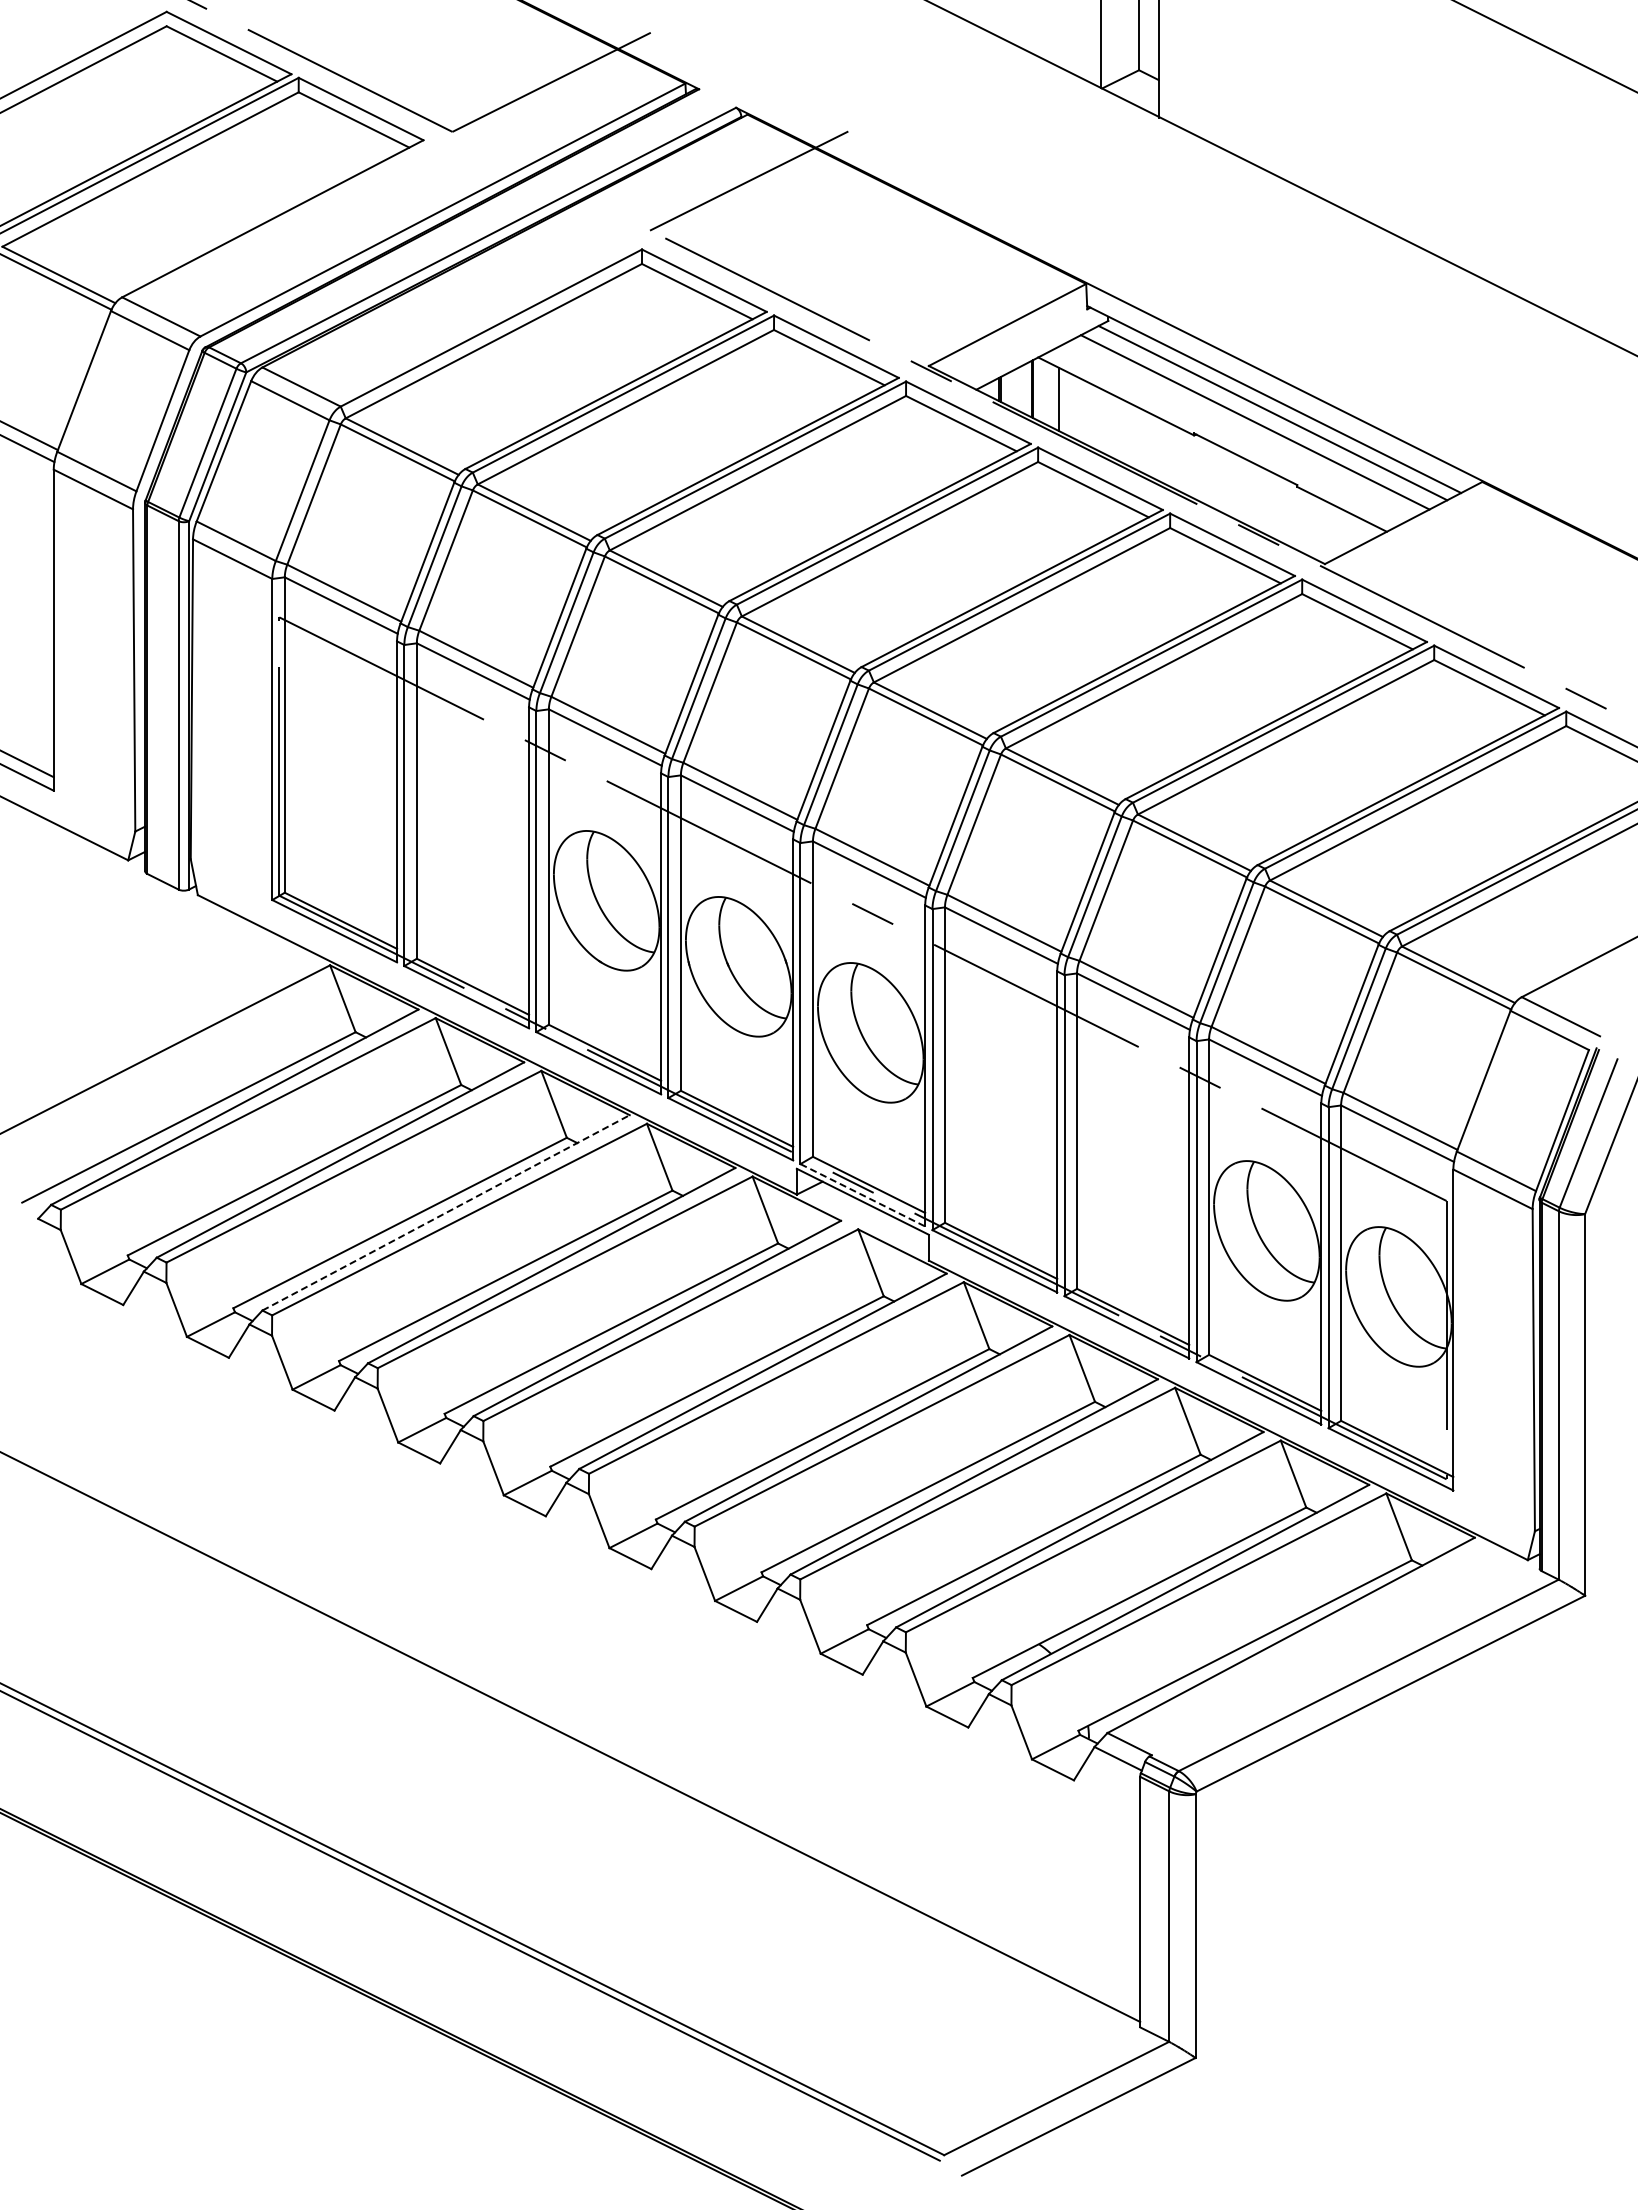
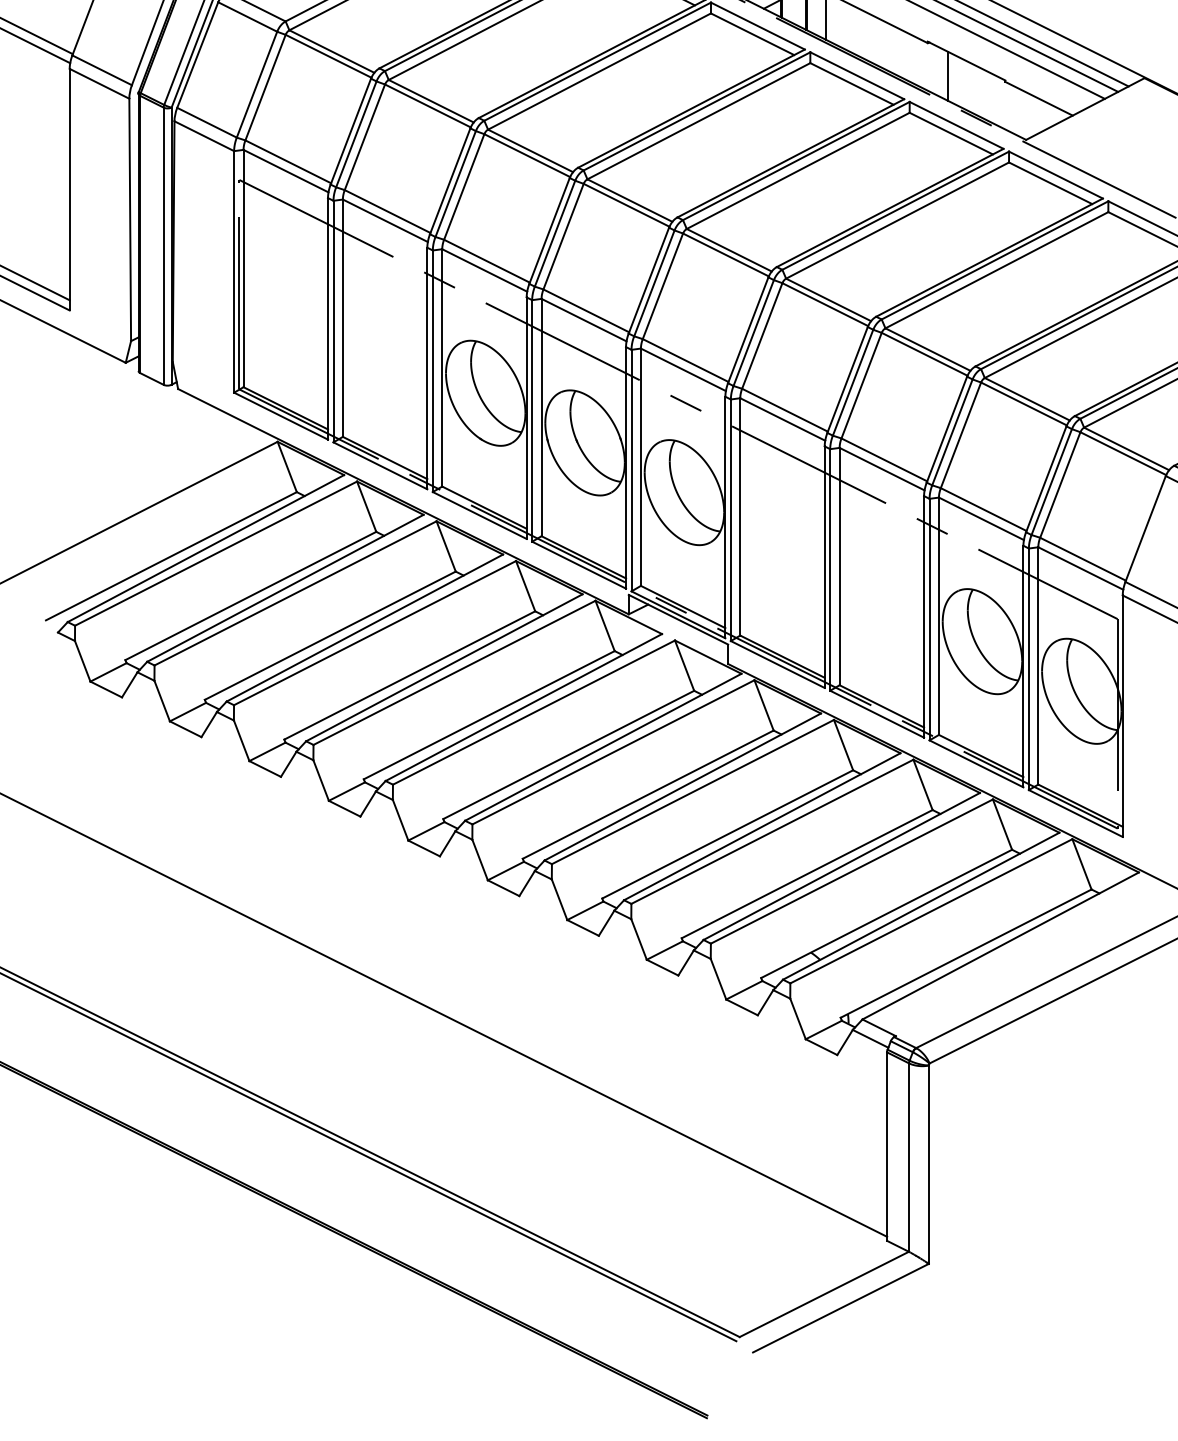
line: (1220, 478) -> (947, 75), added
line: (862, 1195) -> (678, 615), dashed -> solid
line: (446, 1212) -> (365, 627), dashed -> solid

